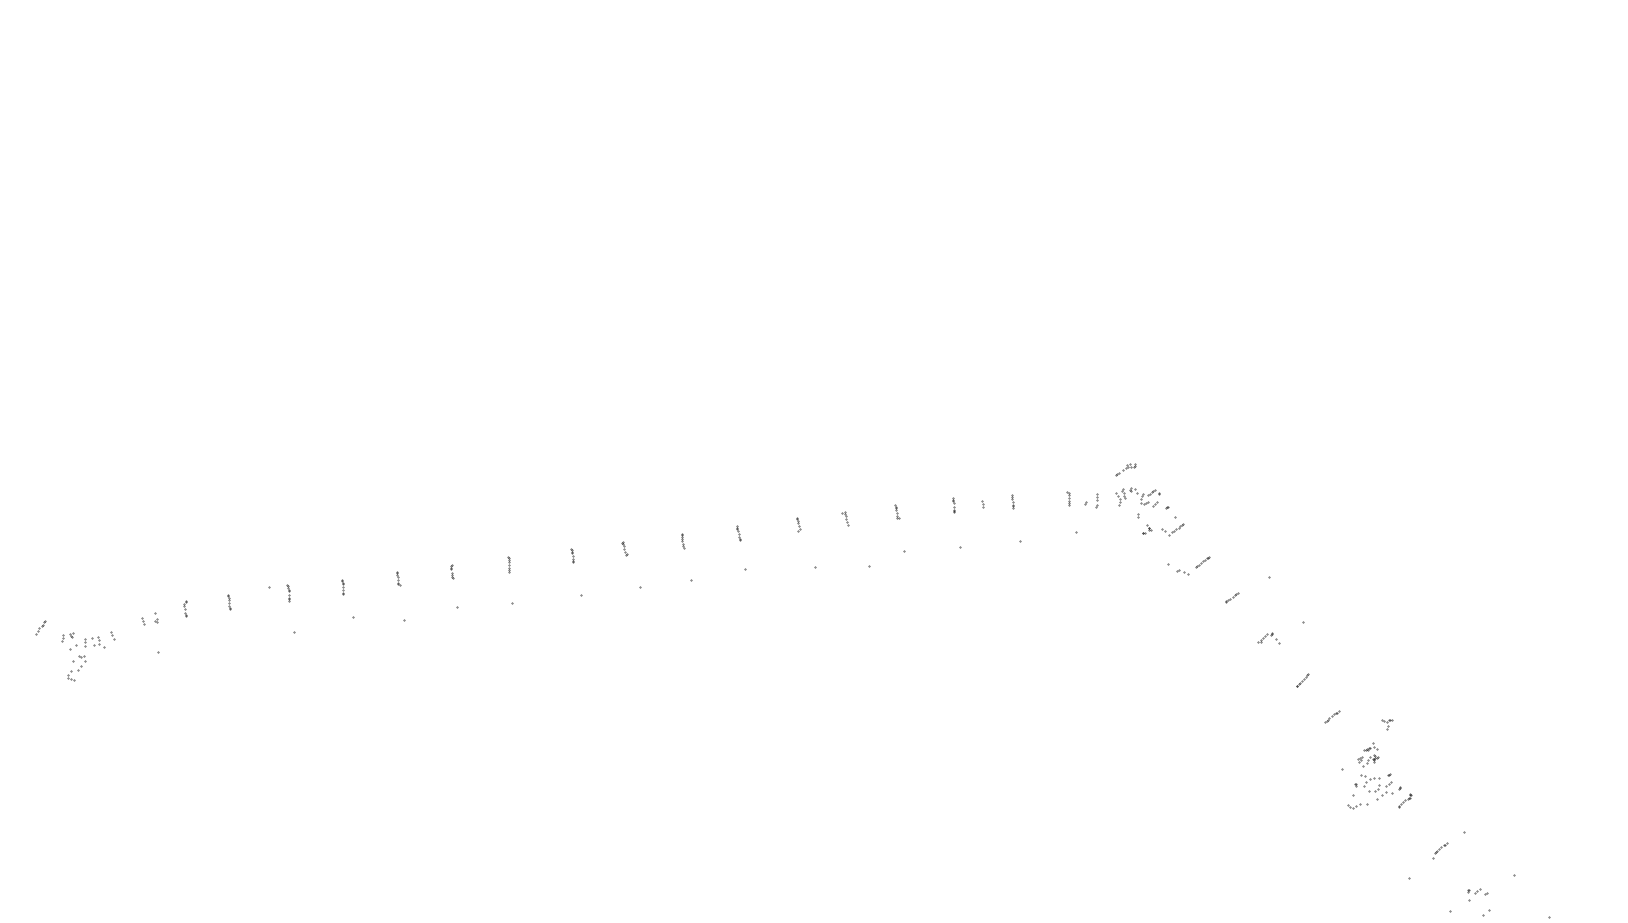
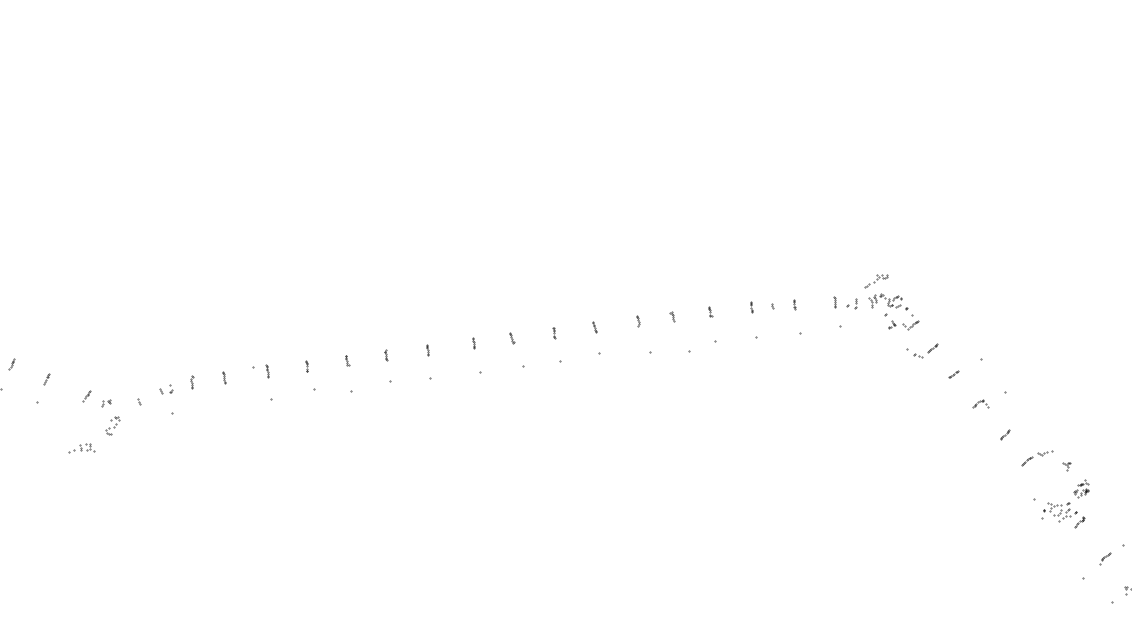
part: (1125, 469) -> (876, 280), size x1.6
part: (87, 643) -> (82, 448), moved
part: (1368, 754) -> (1081, 488), moved
part: (1357, 806) -> (1045, 453), moved

